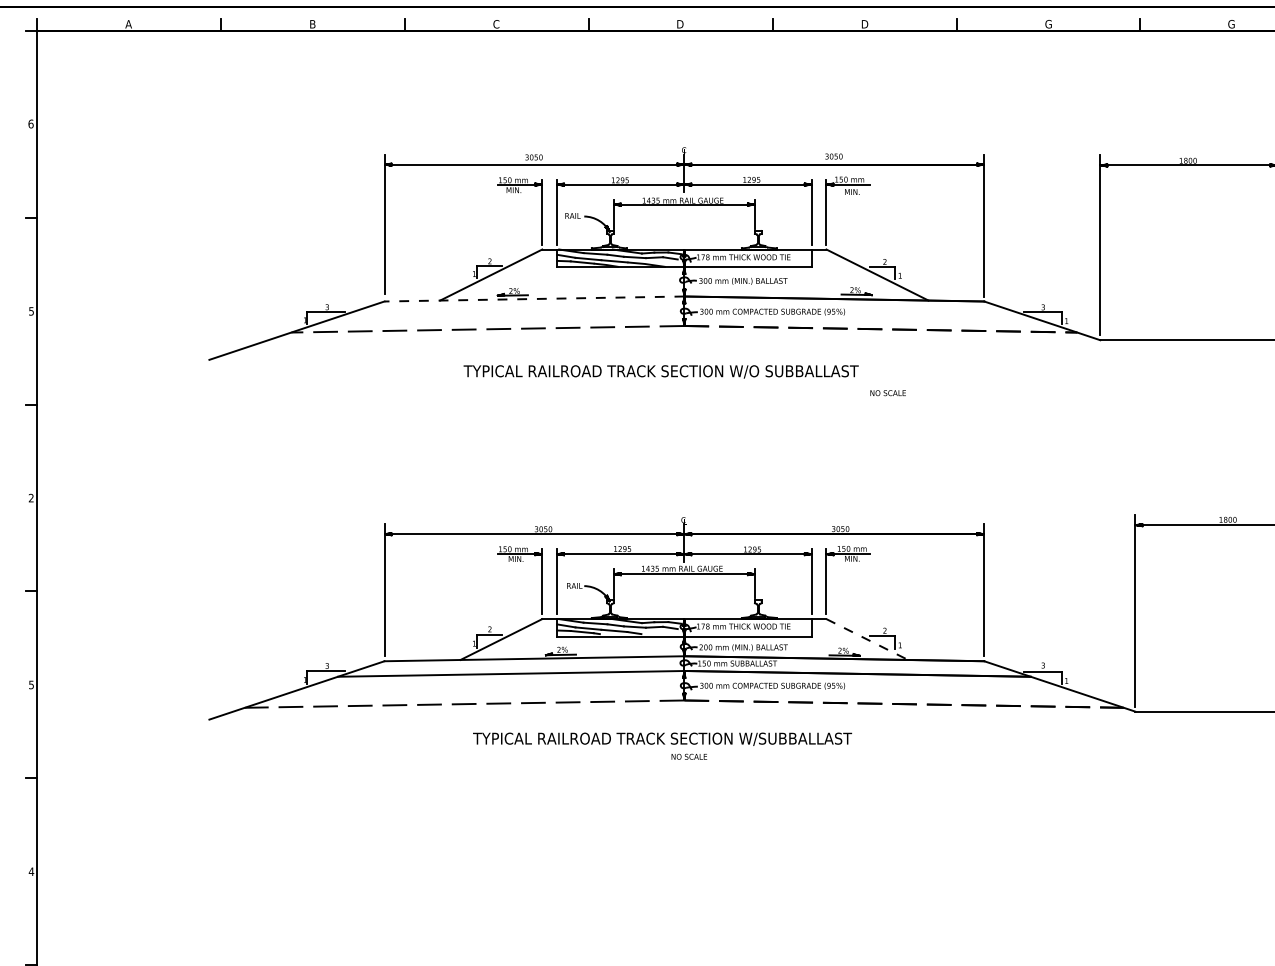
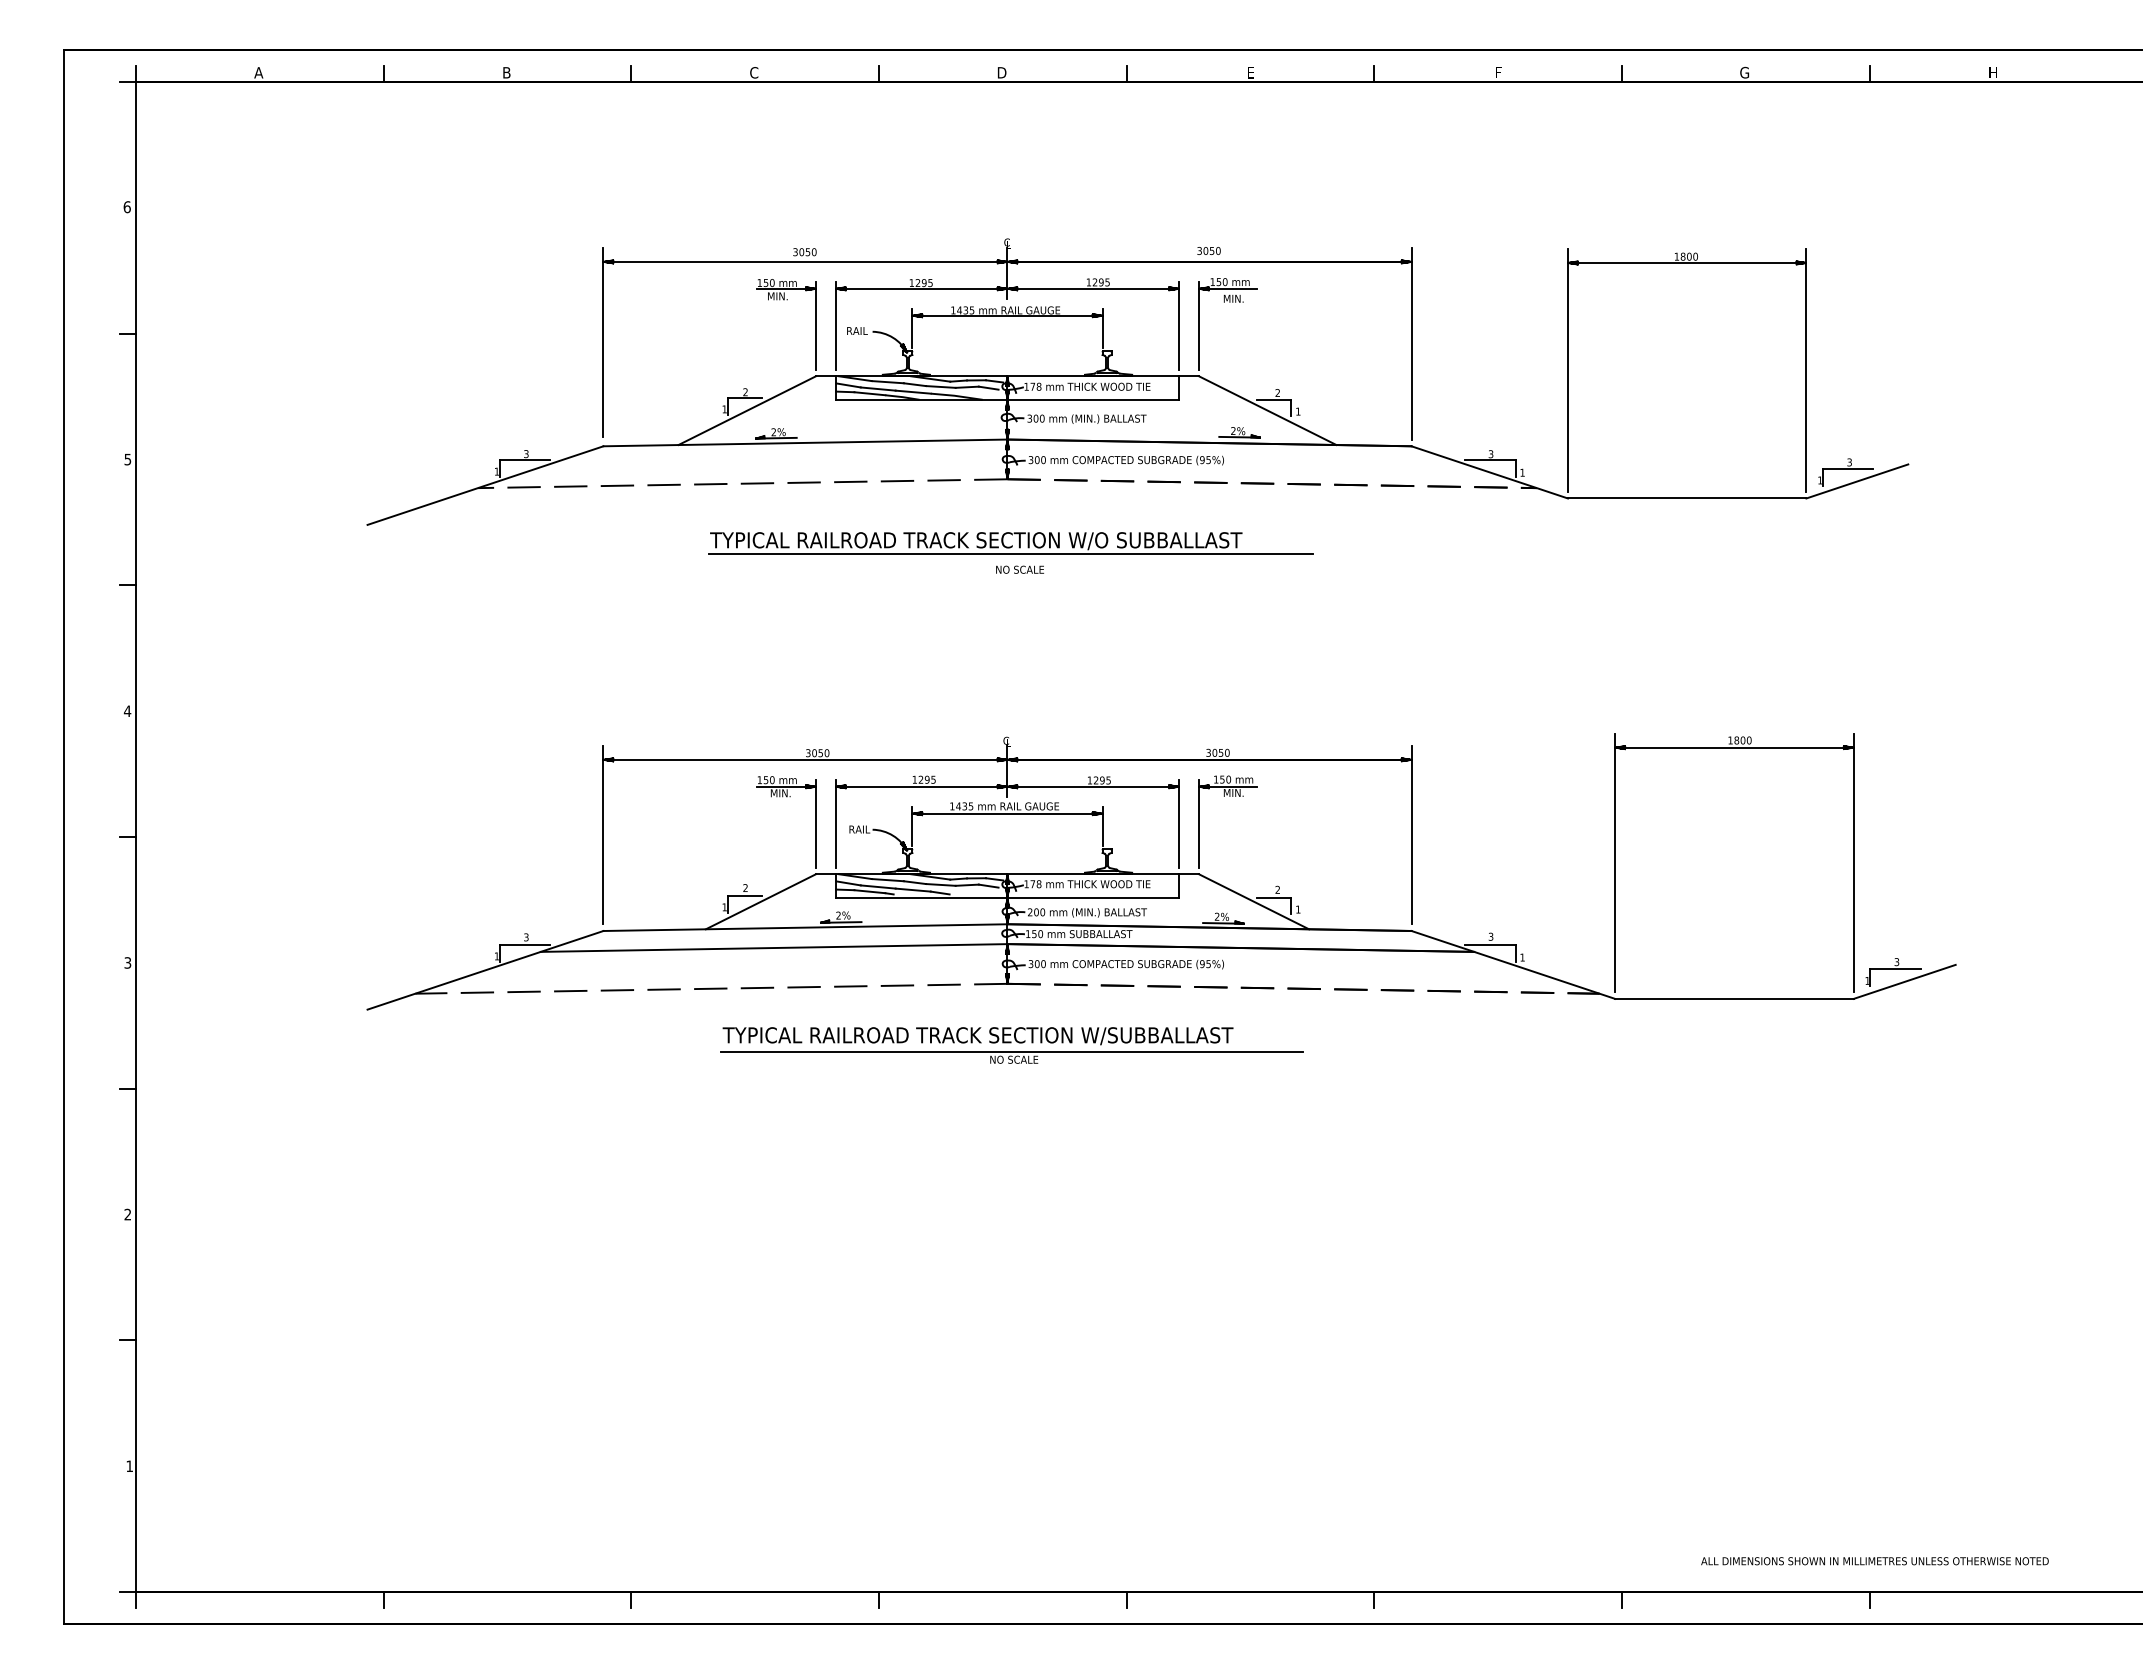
text: (864, 24) -> (1250, 72), D -> E
text: (1048, 24) -> (1497, 72), G -> F
line: (533, 298) -> (804, 442), dashed -> solid
line: (686, 381) -> (1010, 554), added
text: (887, 392) -> (1019, 569), moved
text: (31, 497) -> (127, 710), 2 -> 4
line: (867, 639) -> (1254, 901), dashed -> solid
text: (31, 684) -> (127, 962), 5 -> 3
line: (687, 751) -> (1011, 1052), added
text: (31, 871) -> (127, 1214), 4 -> 2

